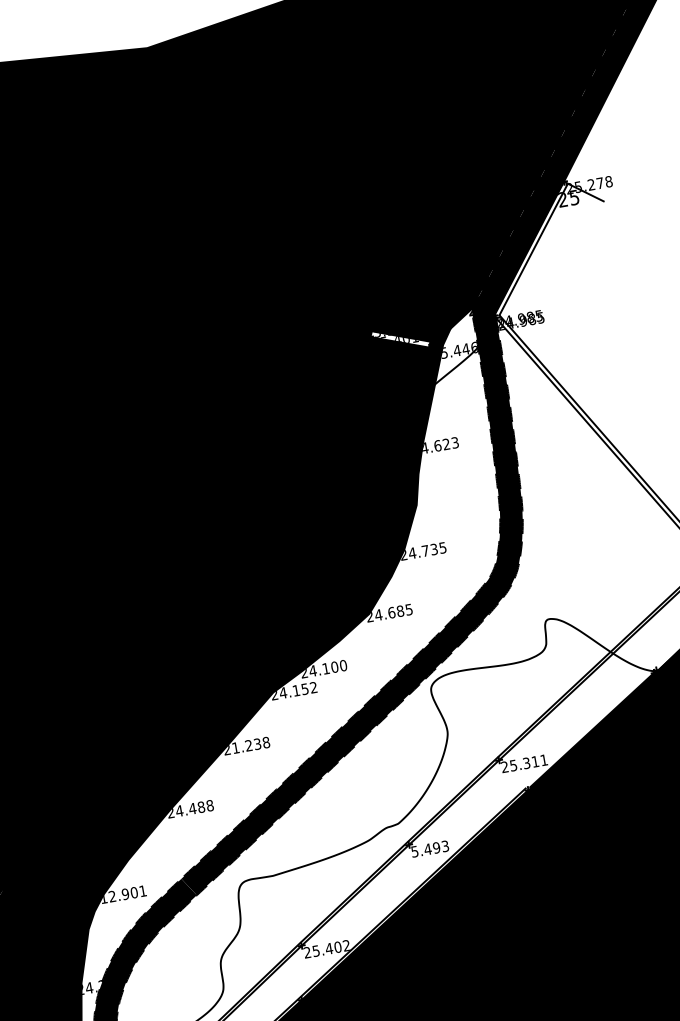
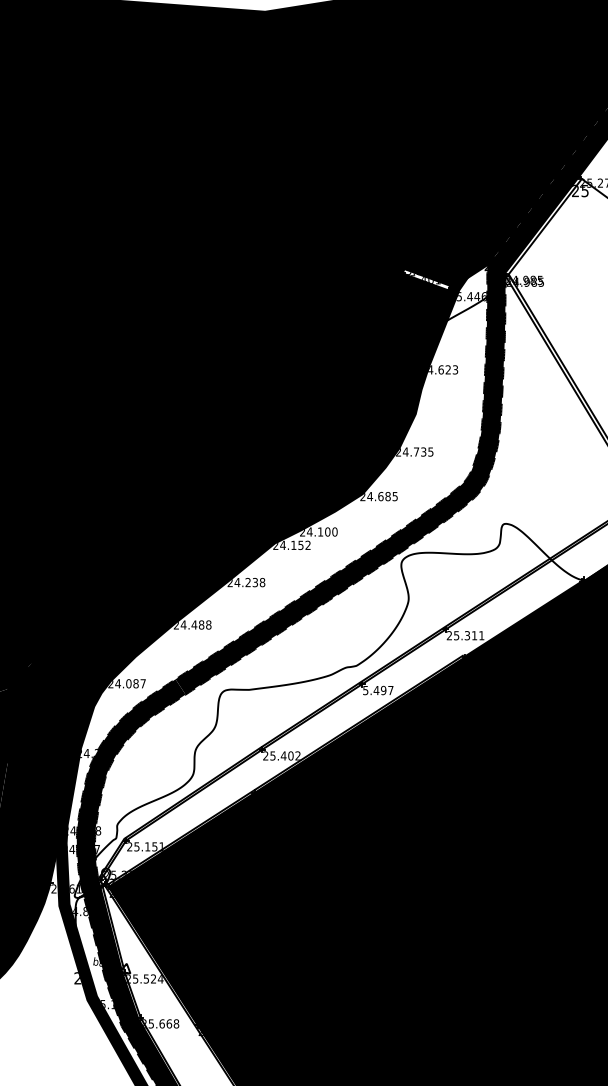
text: (235, 747) -> (237, 582), 21.238 -> 24.238
text: (444, 846) -> (390, 690), 5.493 -> 5.497
text: (122, 894) -> (126, 683), 12.901 -> 24.087

